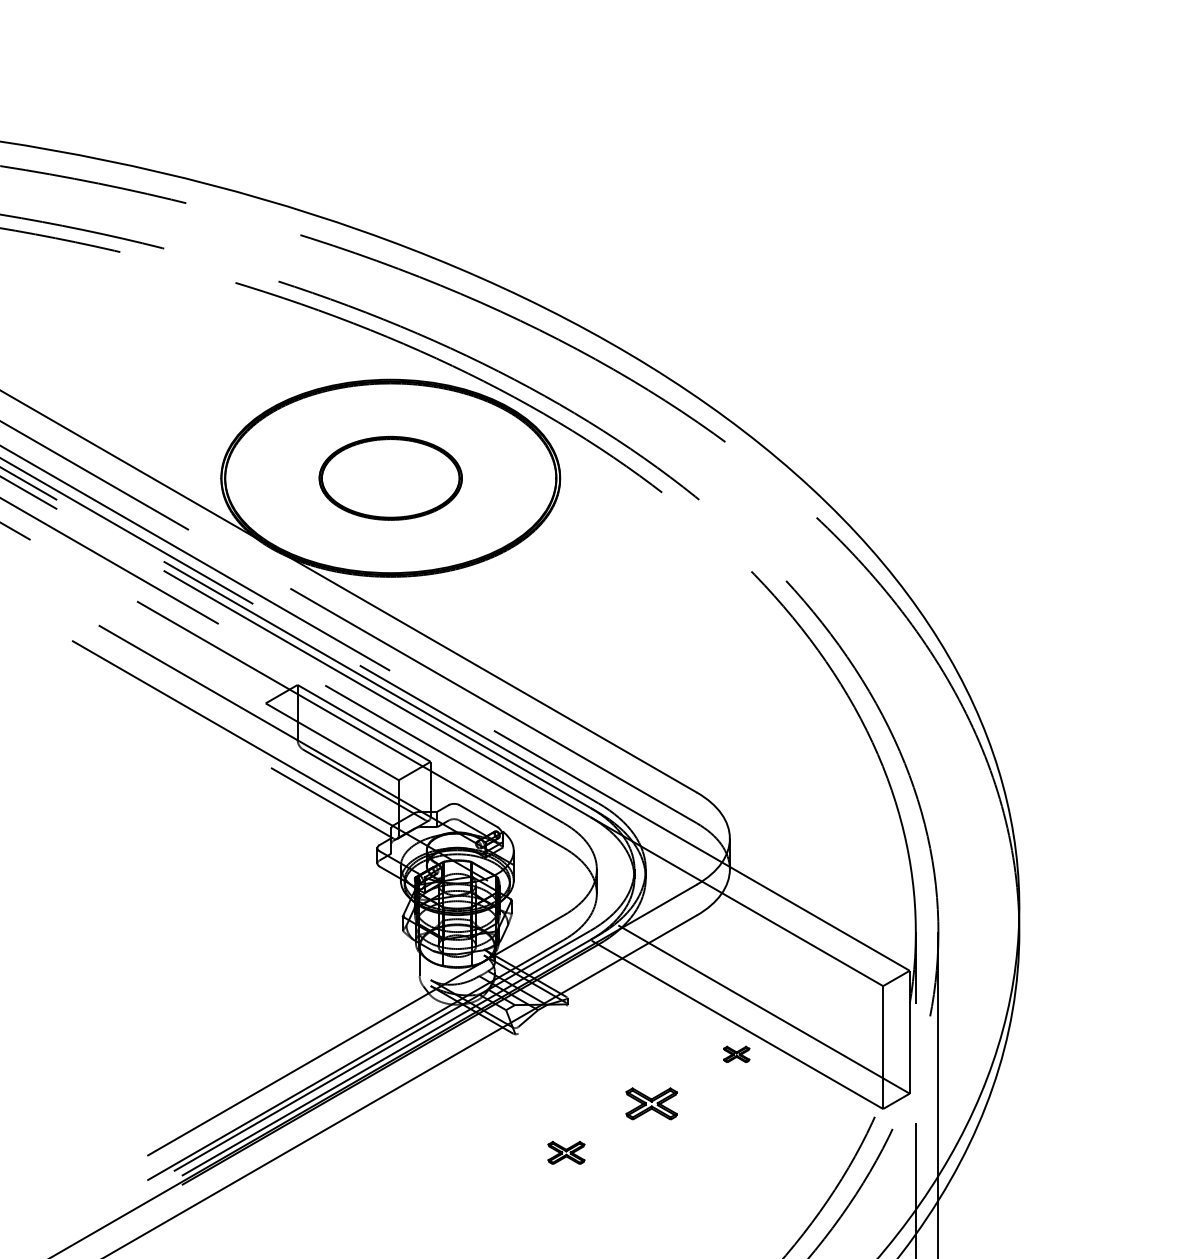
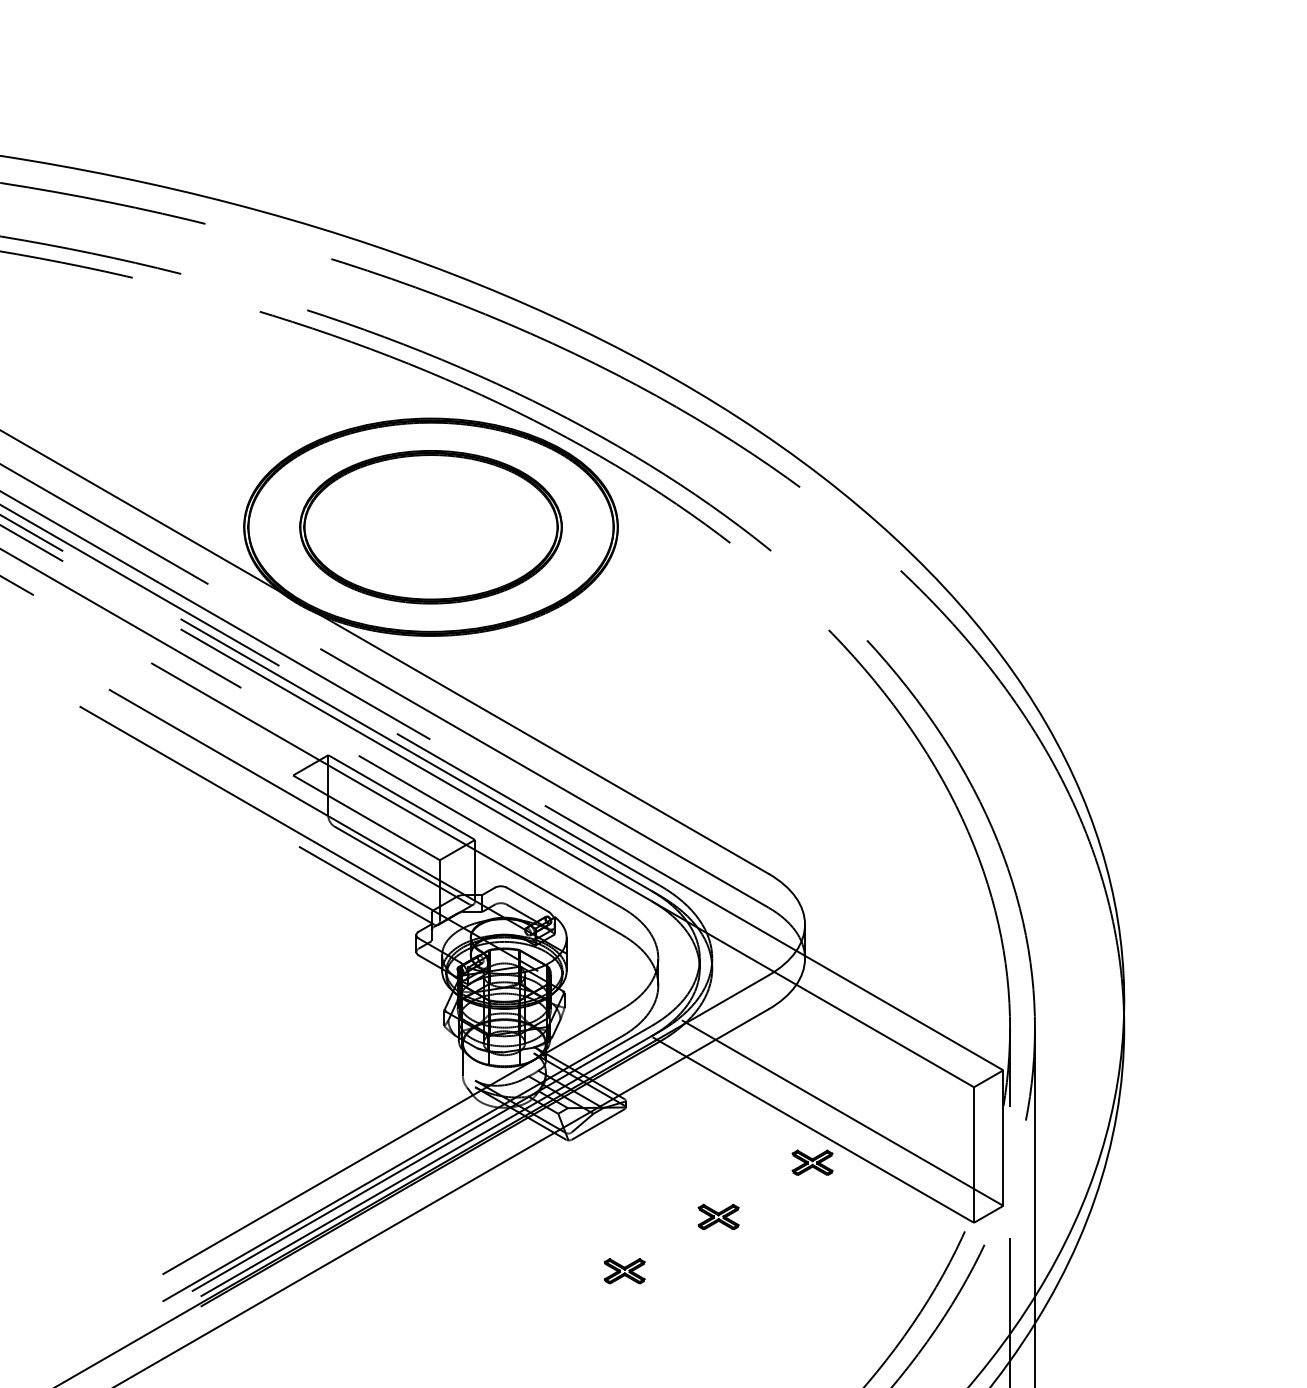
part: (390, 478) -> (430, 527), size x1.67
line: (541, 1019) -> (597, 1124), added
part: (736, 1054) -> (812, 1162), size x1.43
part: (651, 1103) -> (718, 1216), size x0.71

